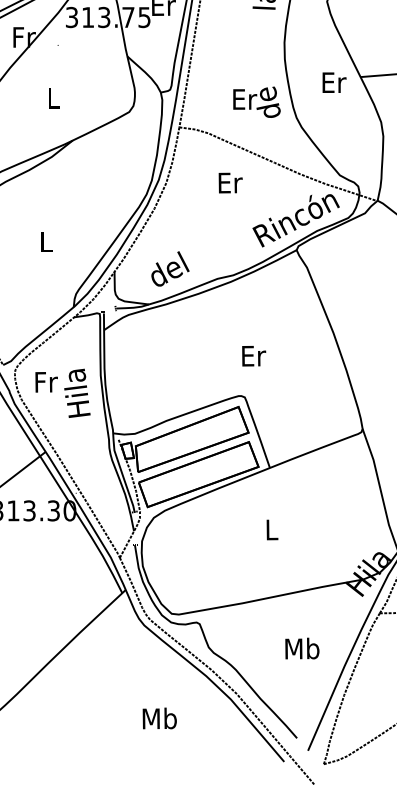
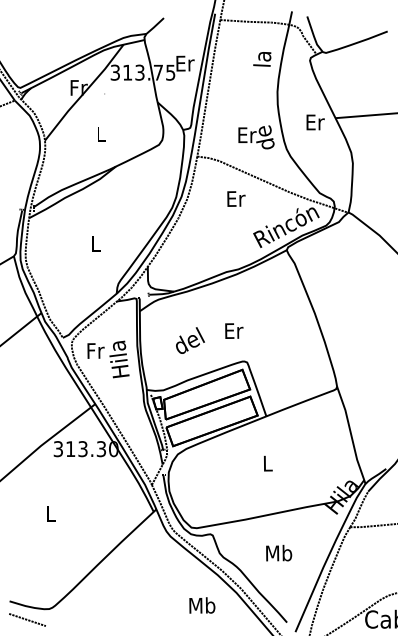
text: (170, 268) -> (190, 340), moved
text: (254, 355) -> (234, 330), moved
text: (302, 647) -> (279, 552), moved
text: (159, 718) -> (202, 605), moved

